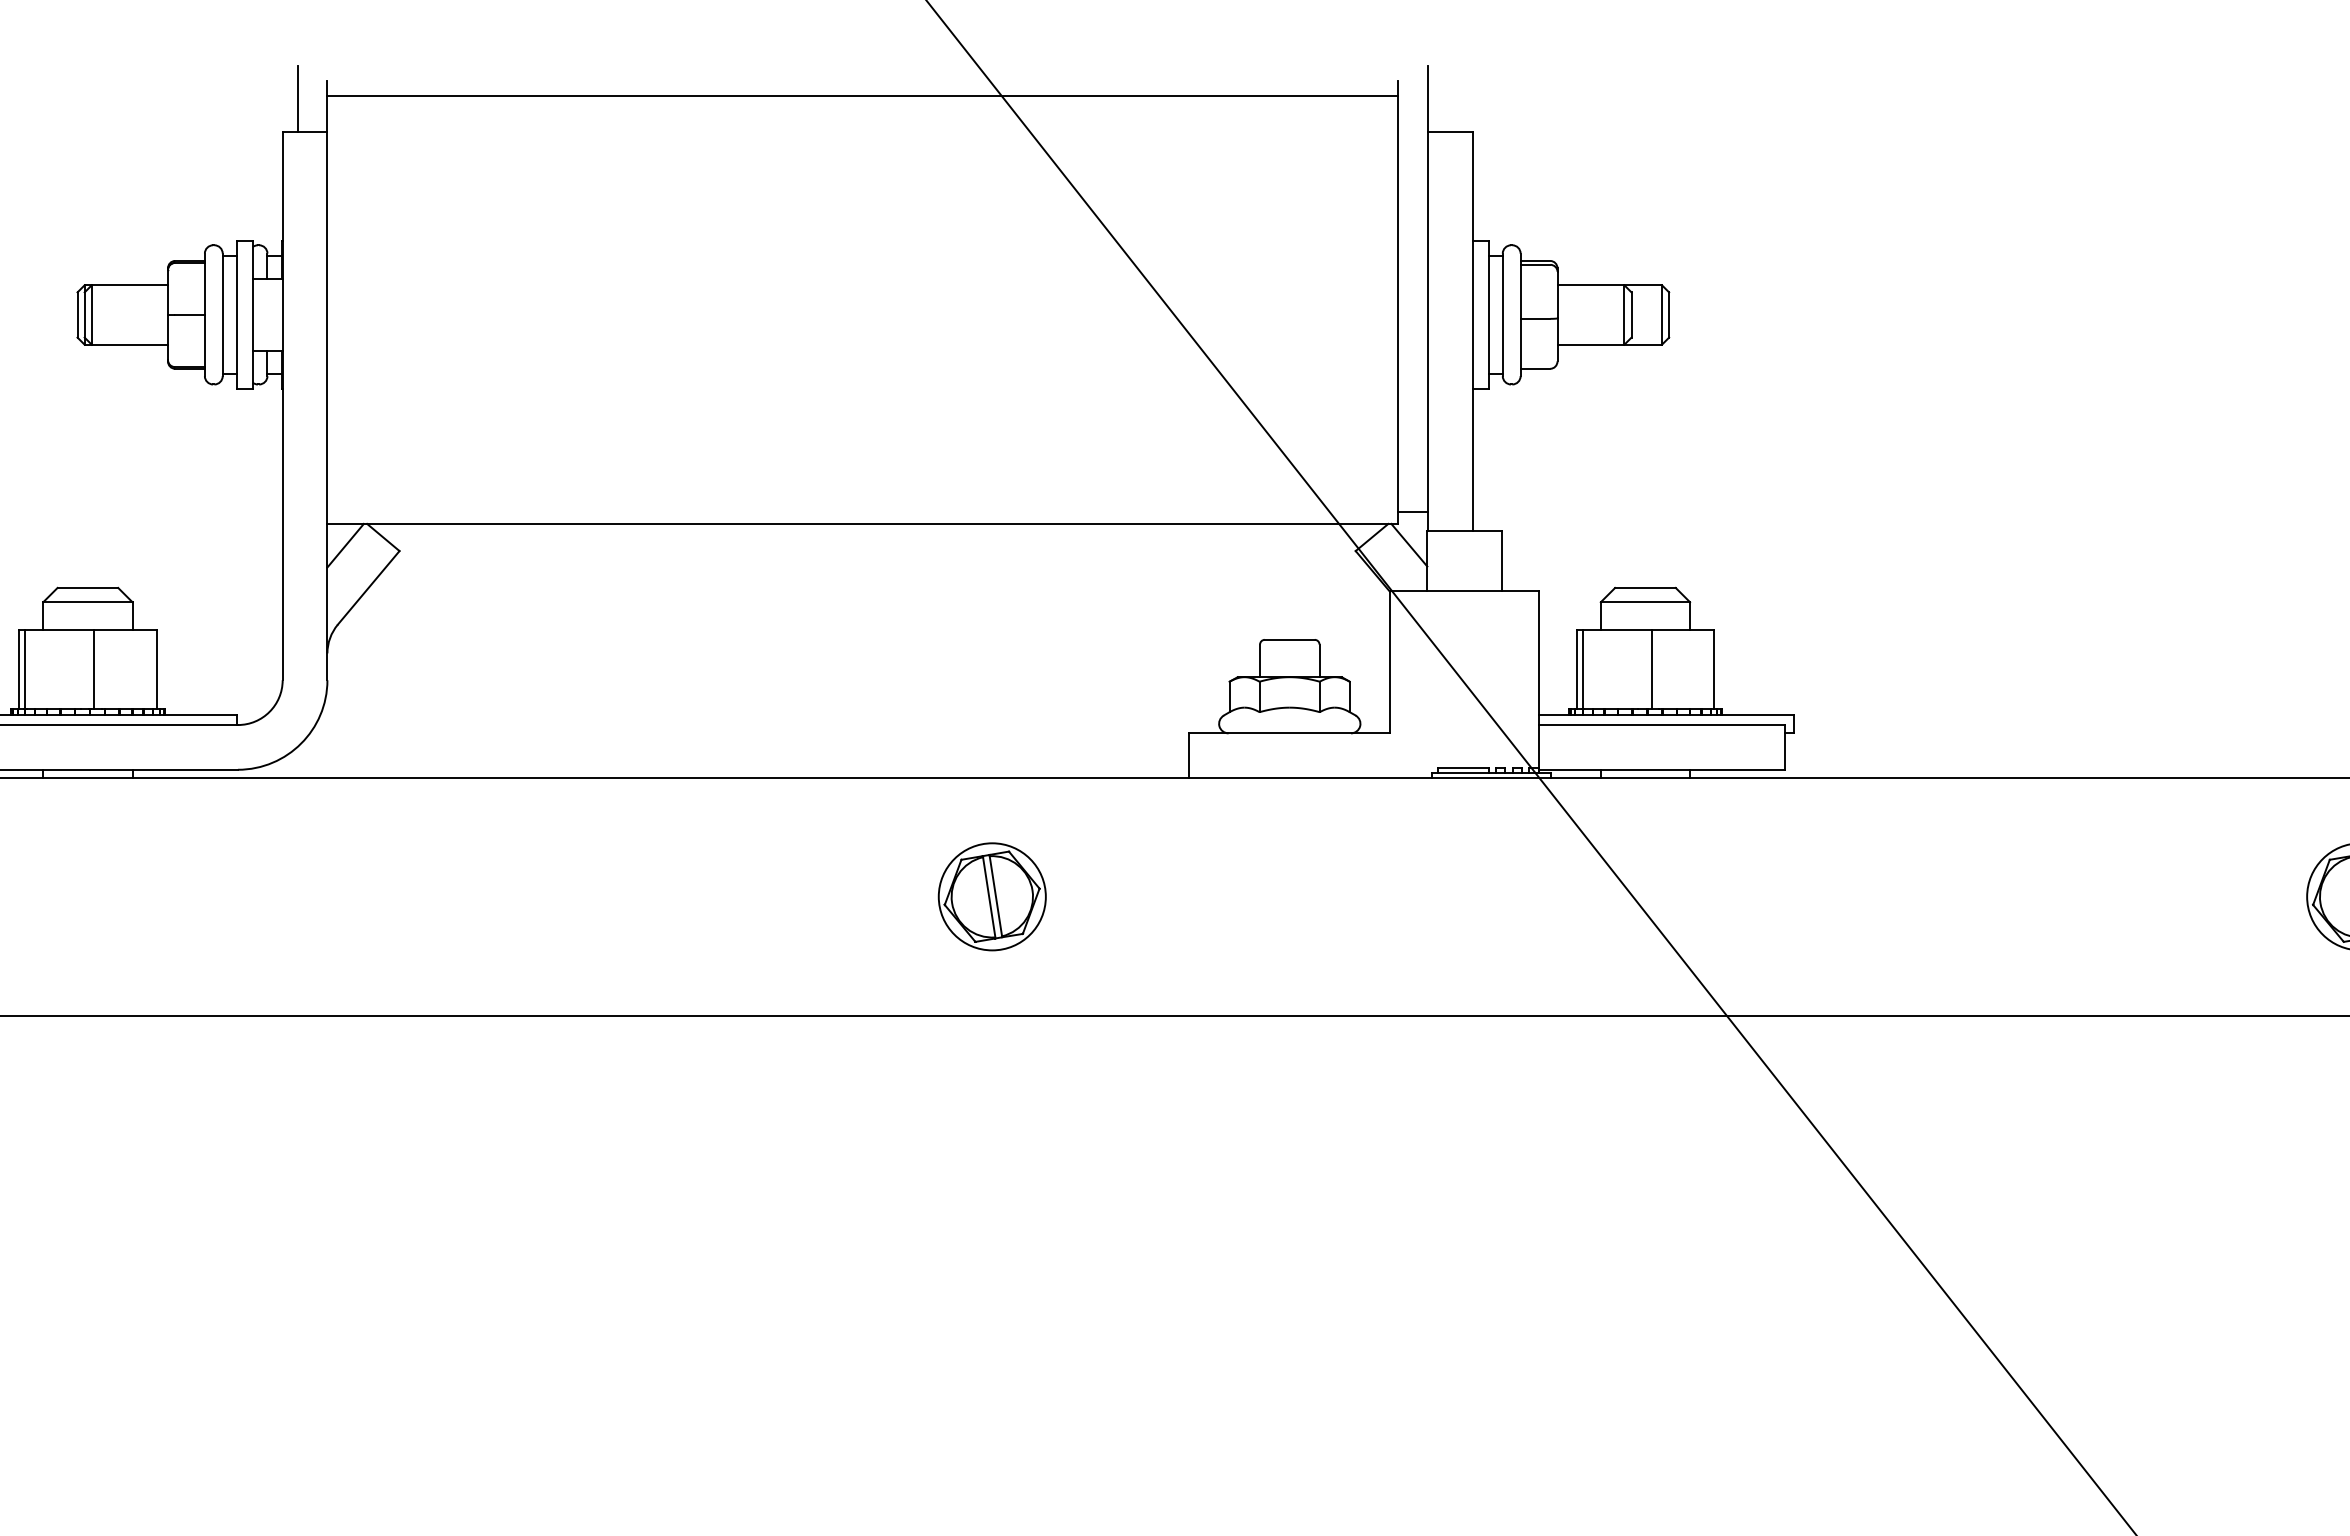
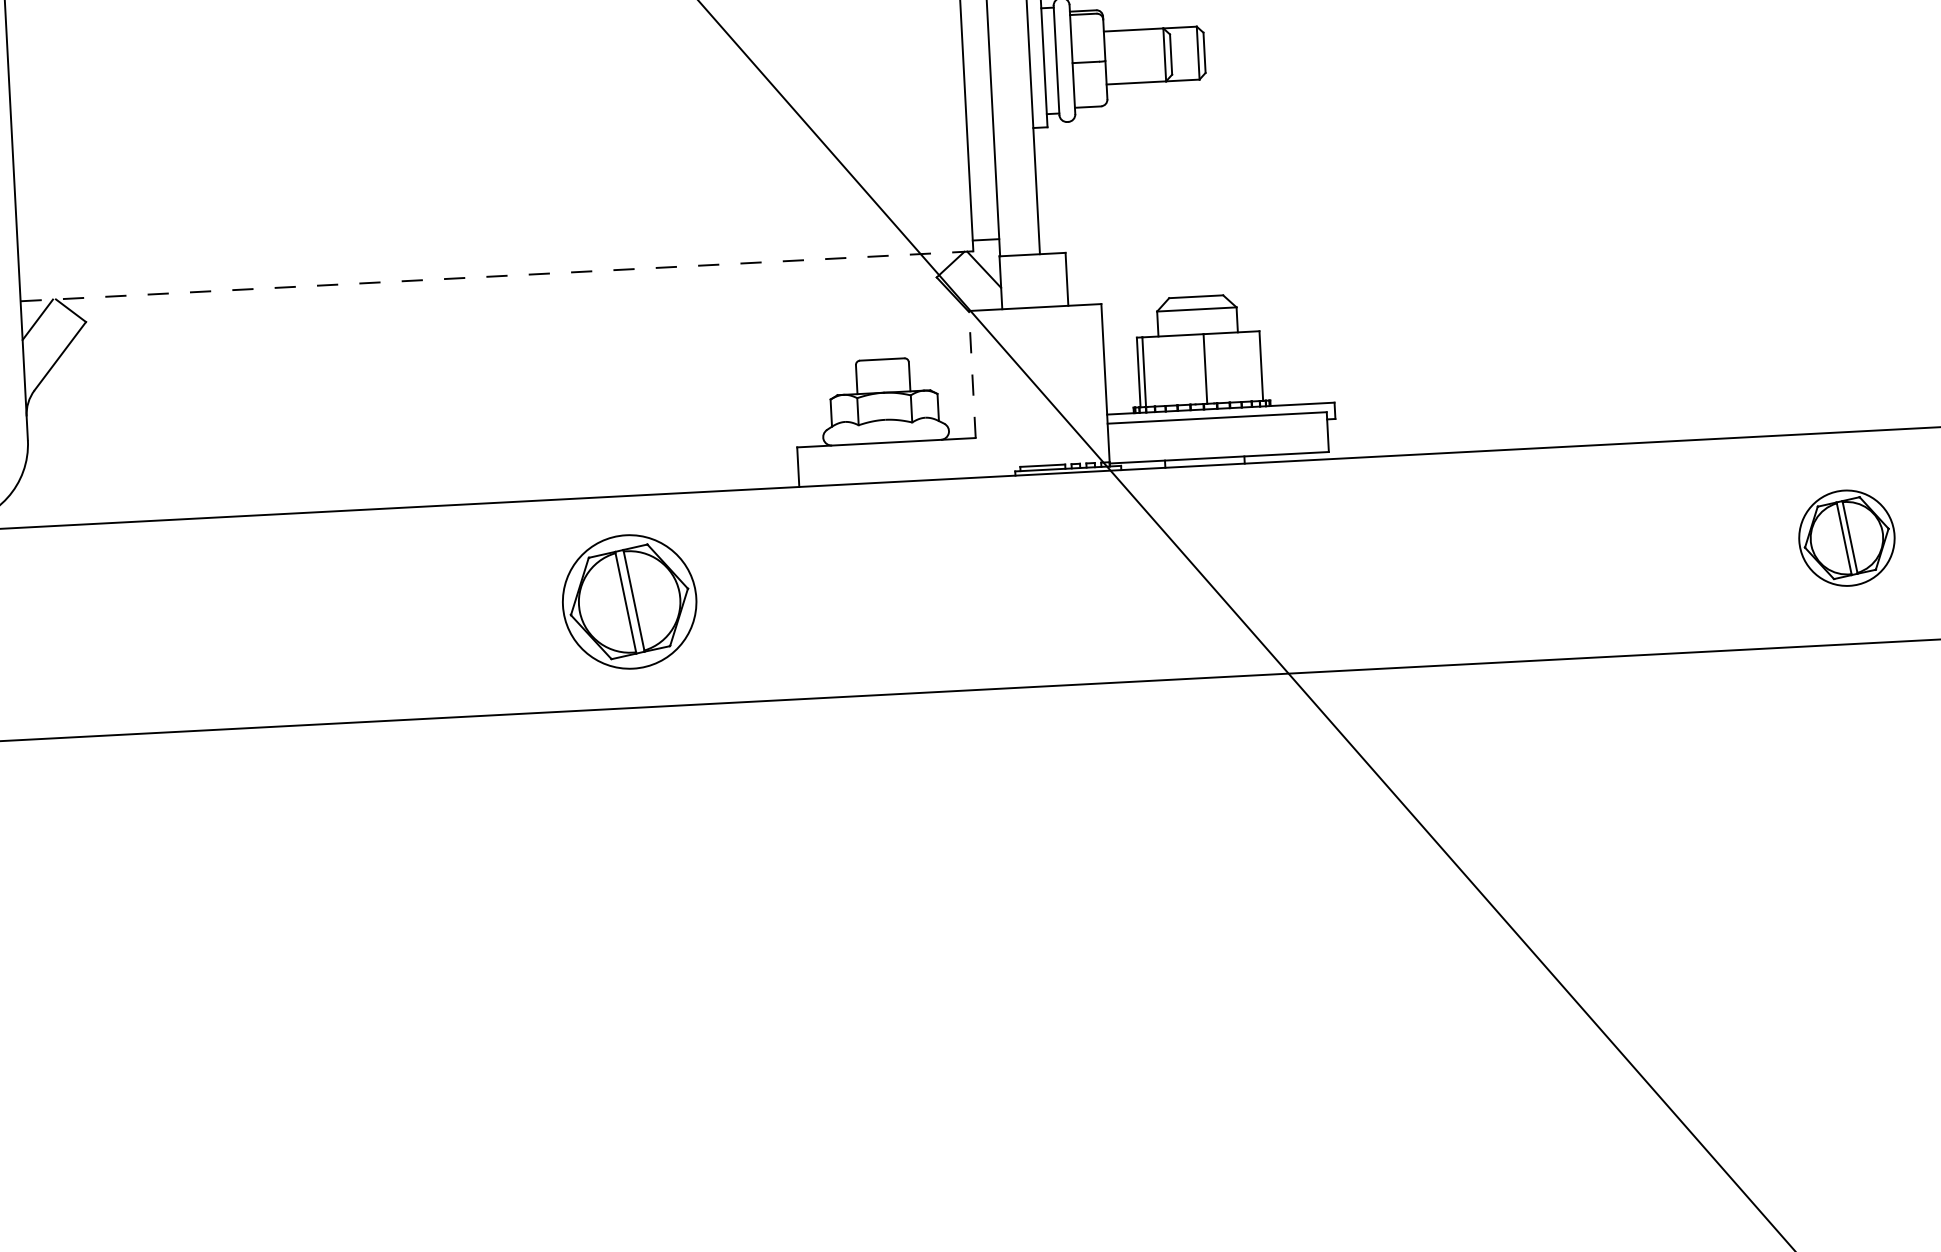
line: (862, 523) -> (496, 275), solid -> dashed
line: (1389, 661) -> (971, 374), solid -> dashed
part: (991, 896) -> (628, 601), size x1.4

